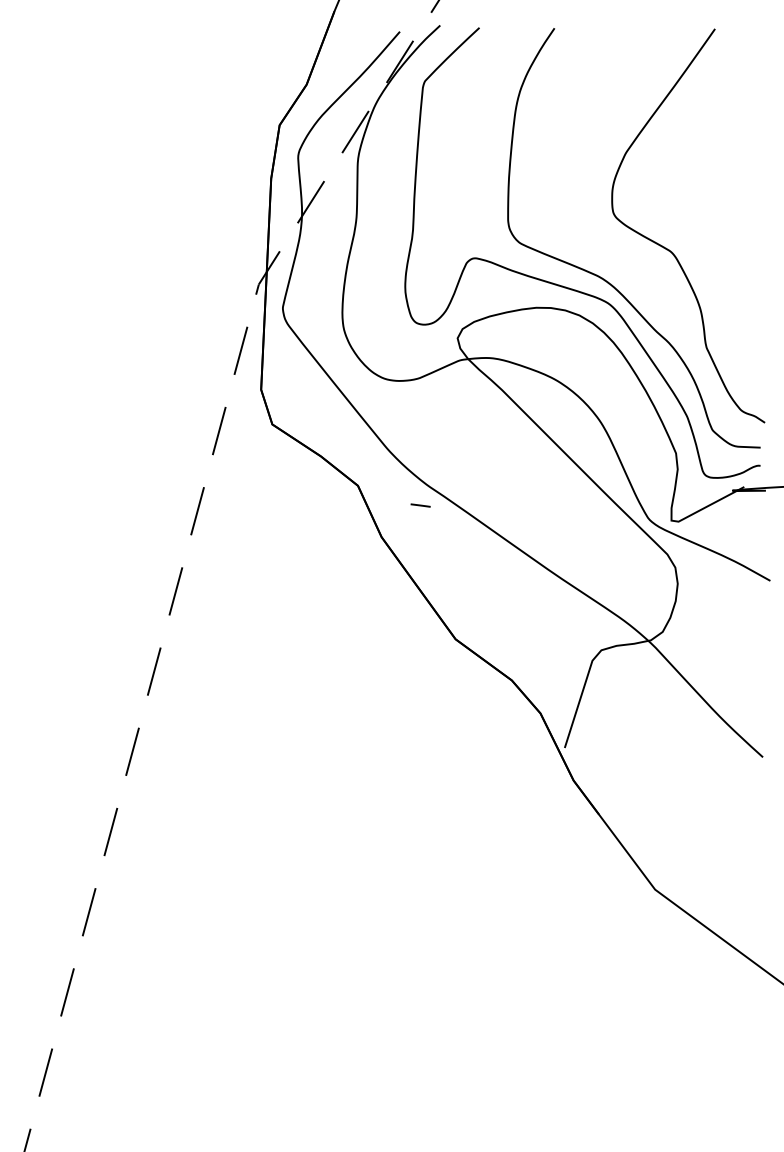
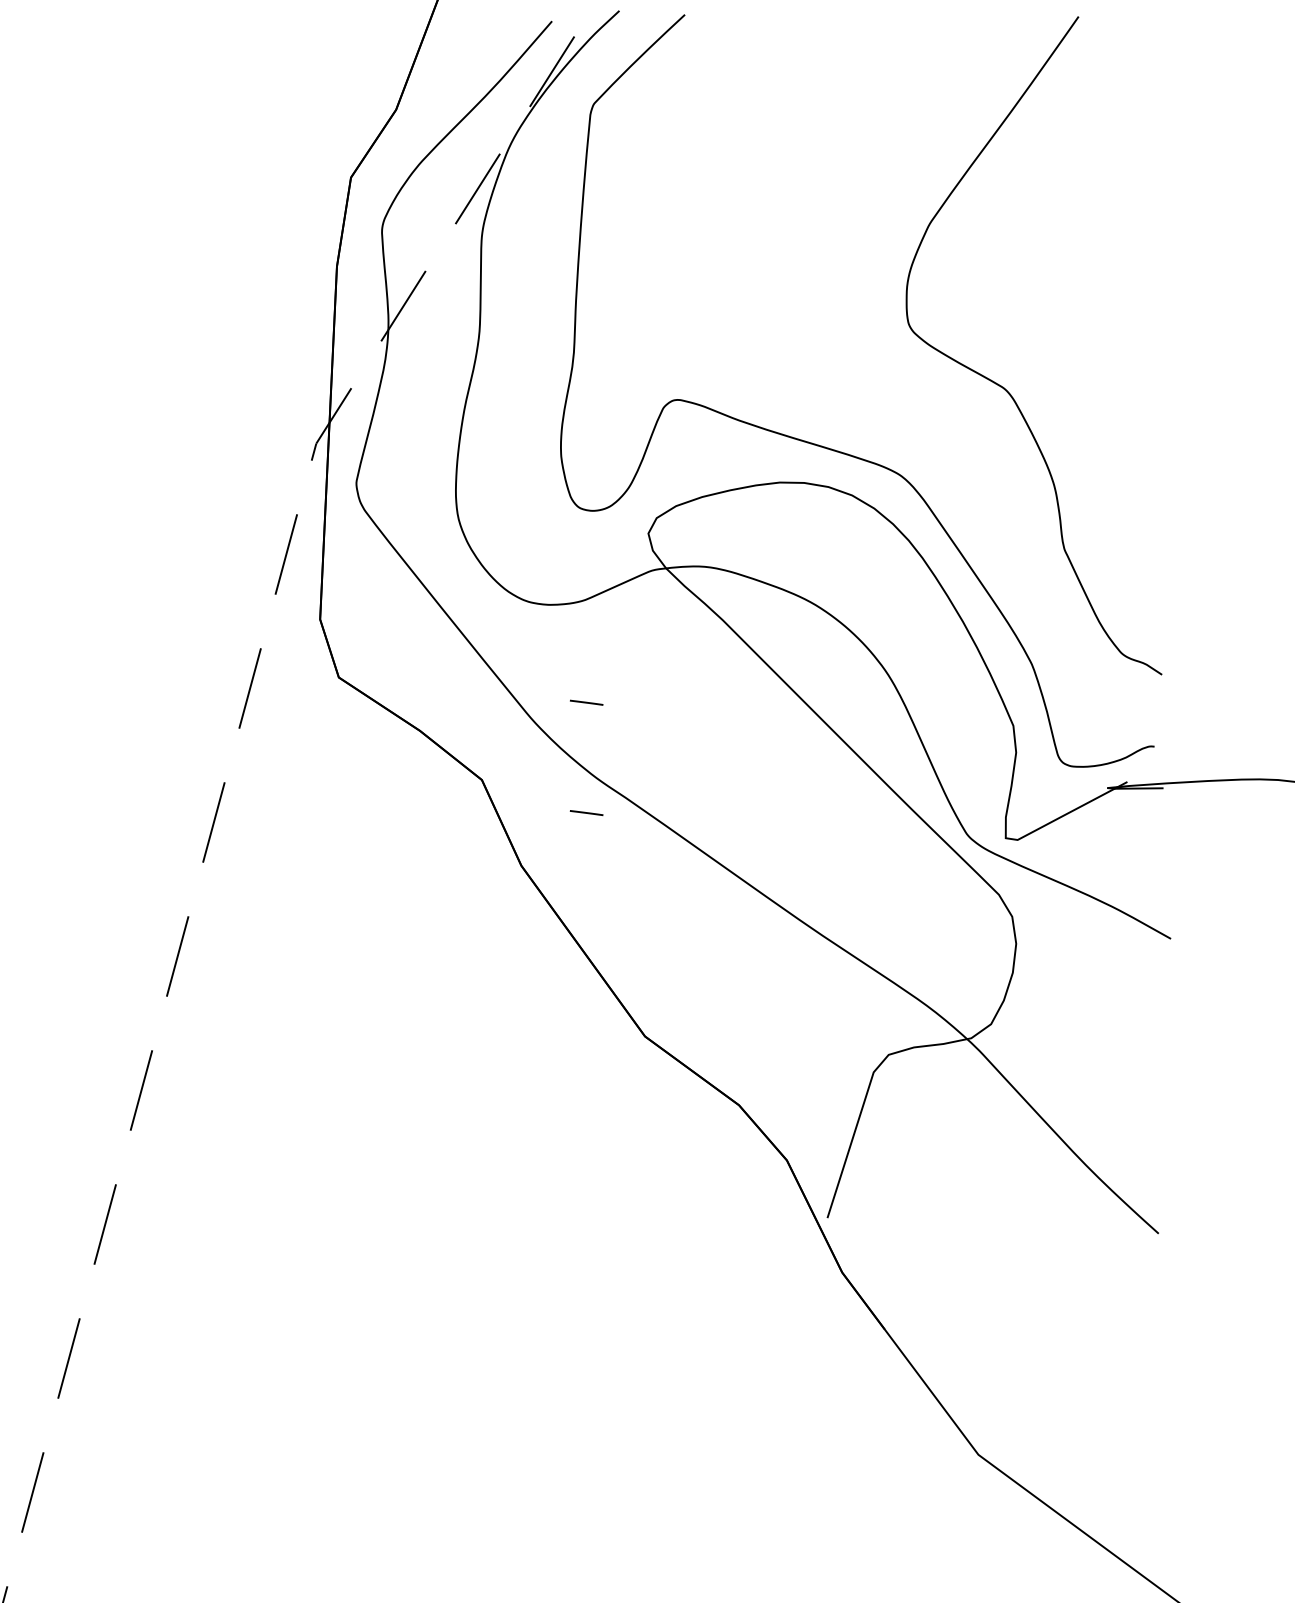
curve: (604, 278) -> (893, 433), removed
line: (420, 439) -> (586, 702), added

